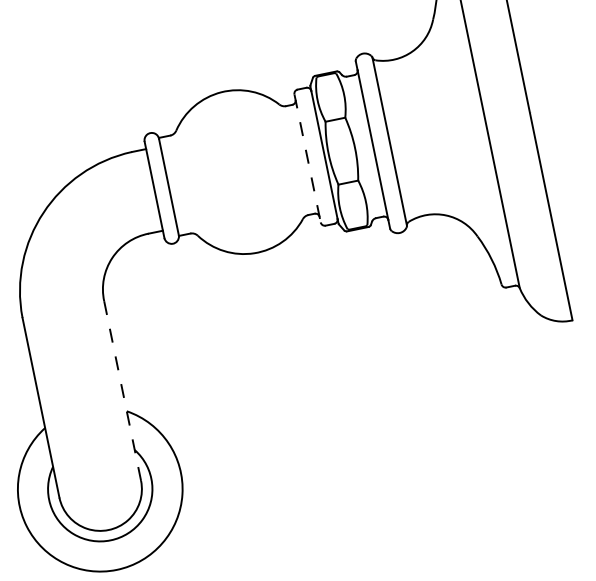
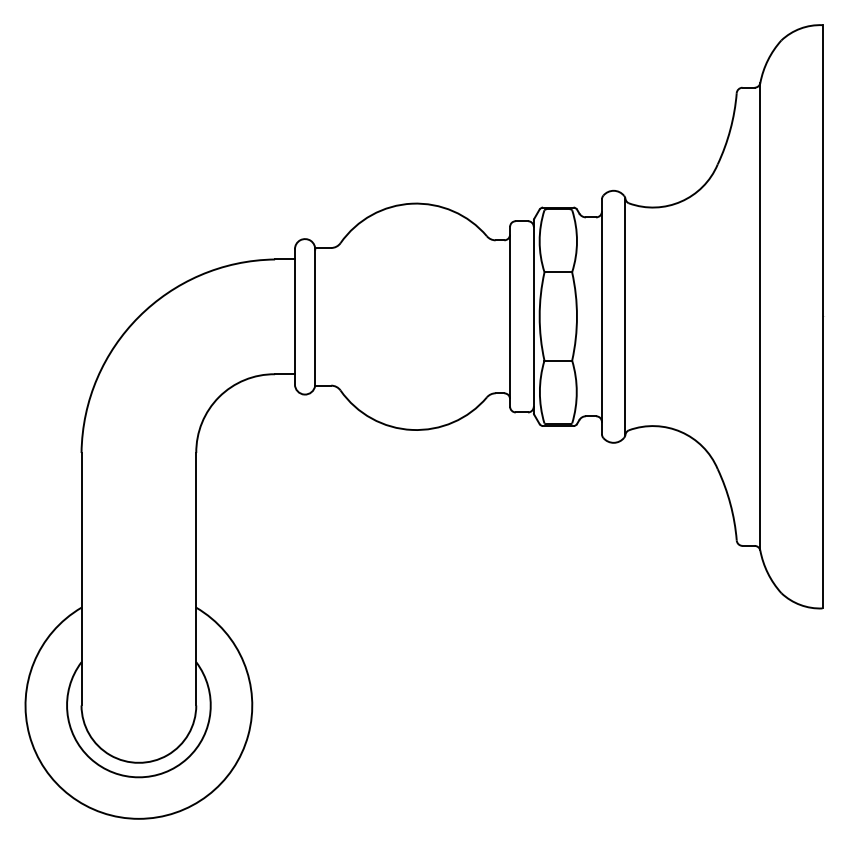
line: (307, 158) -> (510, 316), dashed -> solid
line: (122, 390) -> (196, 578), dashed -> solid

